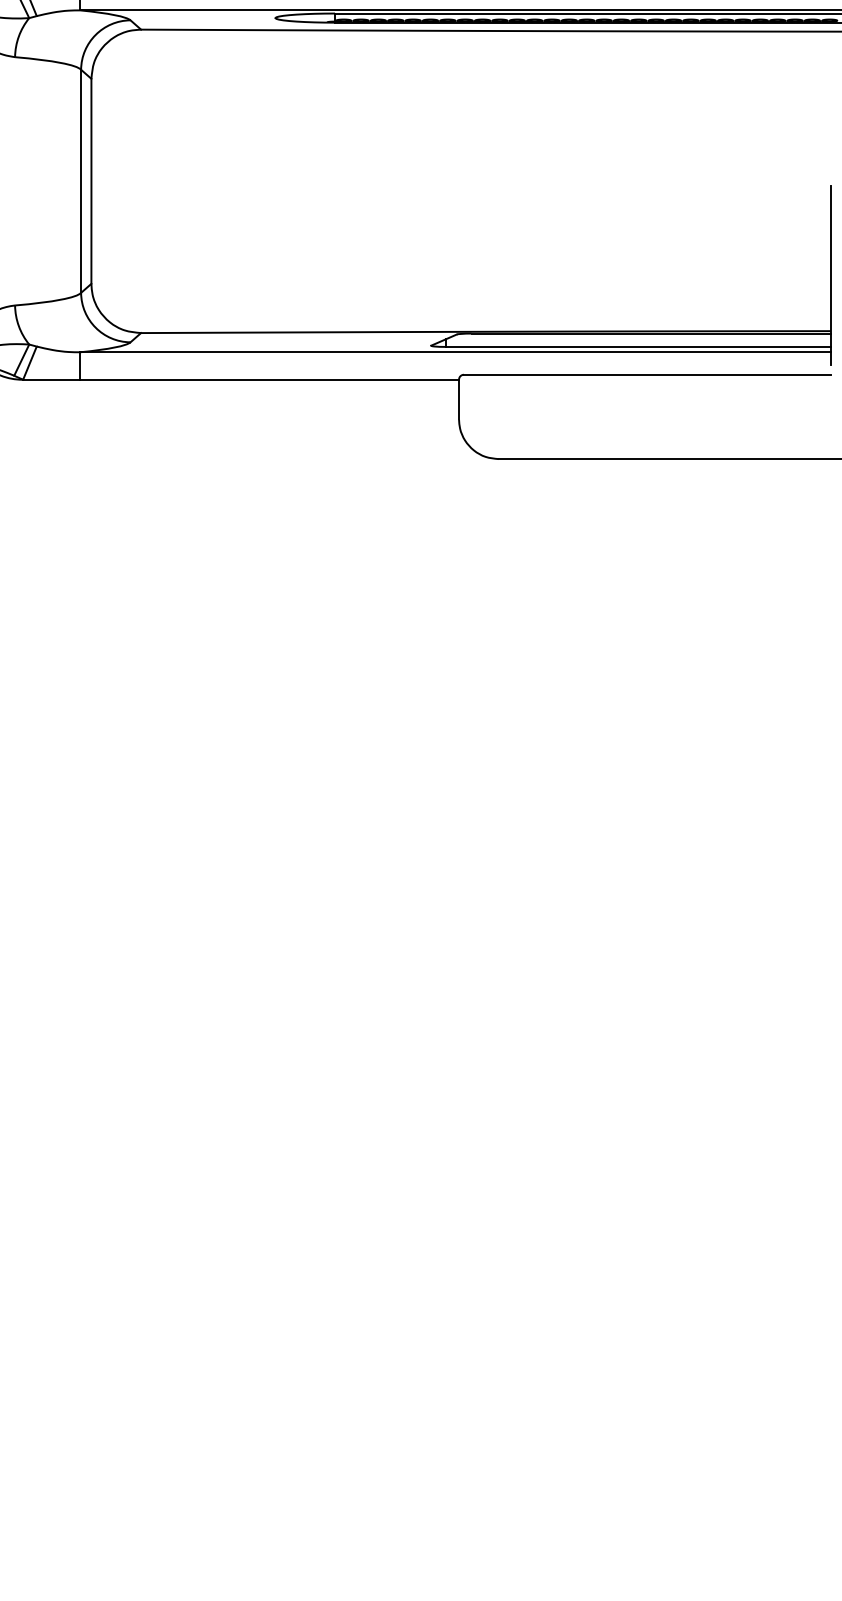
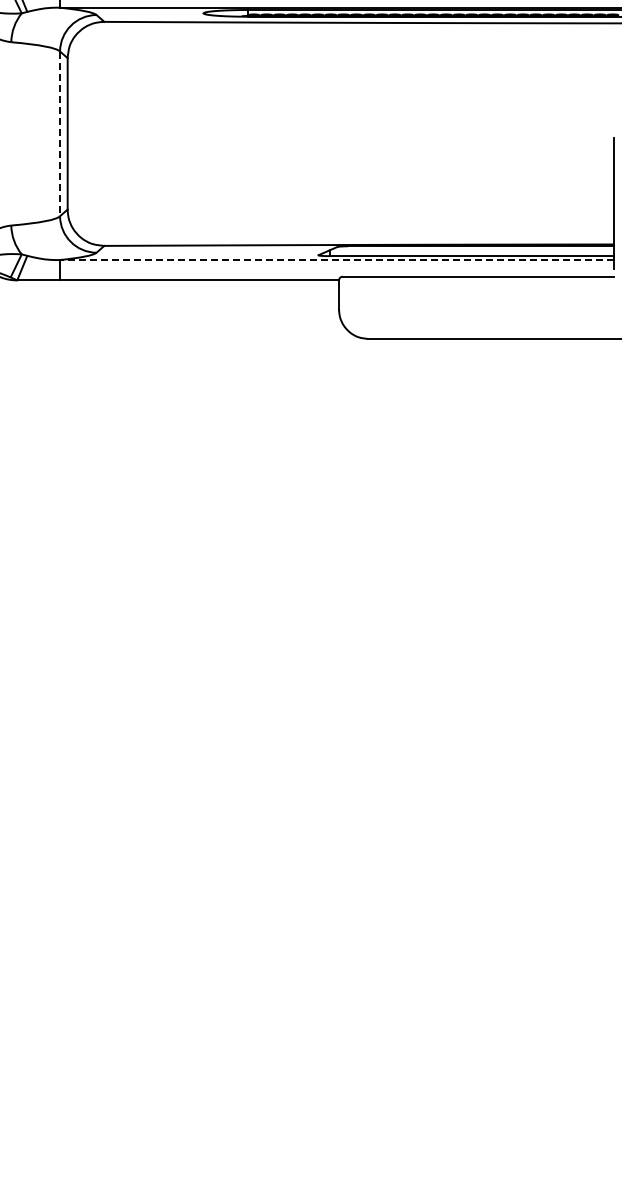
line: (81, 182) -> (60, 134), solid -> dashed
line: (455, 352) -> (336, 260), solid -> dashed

